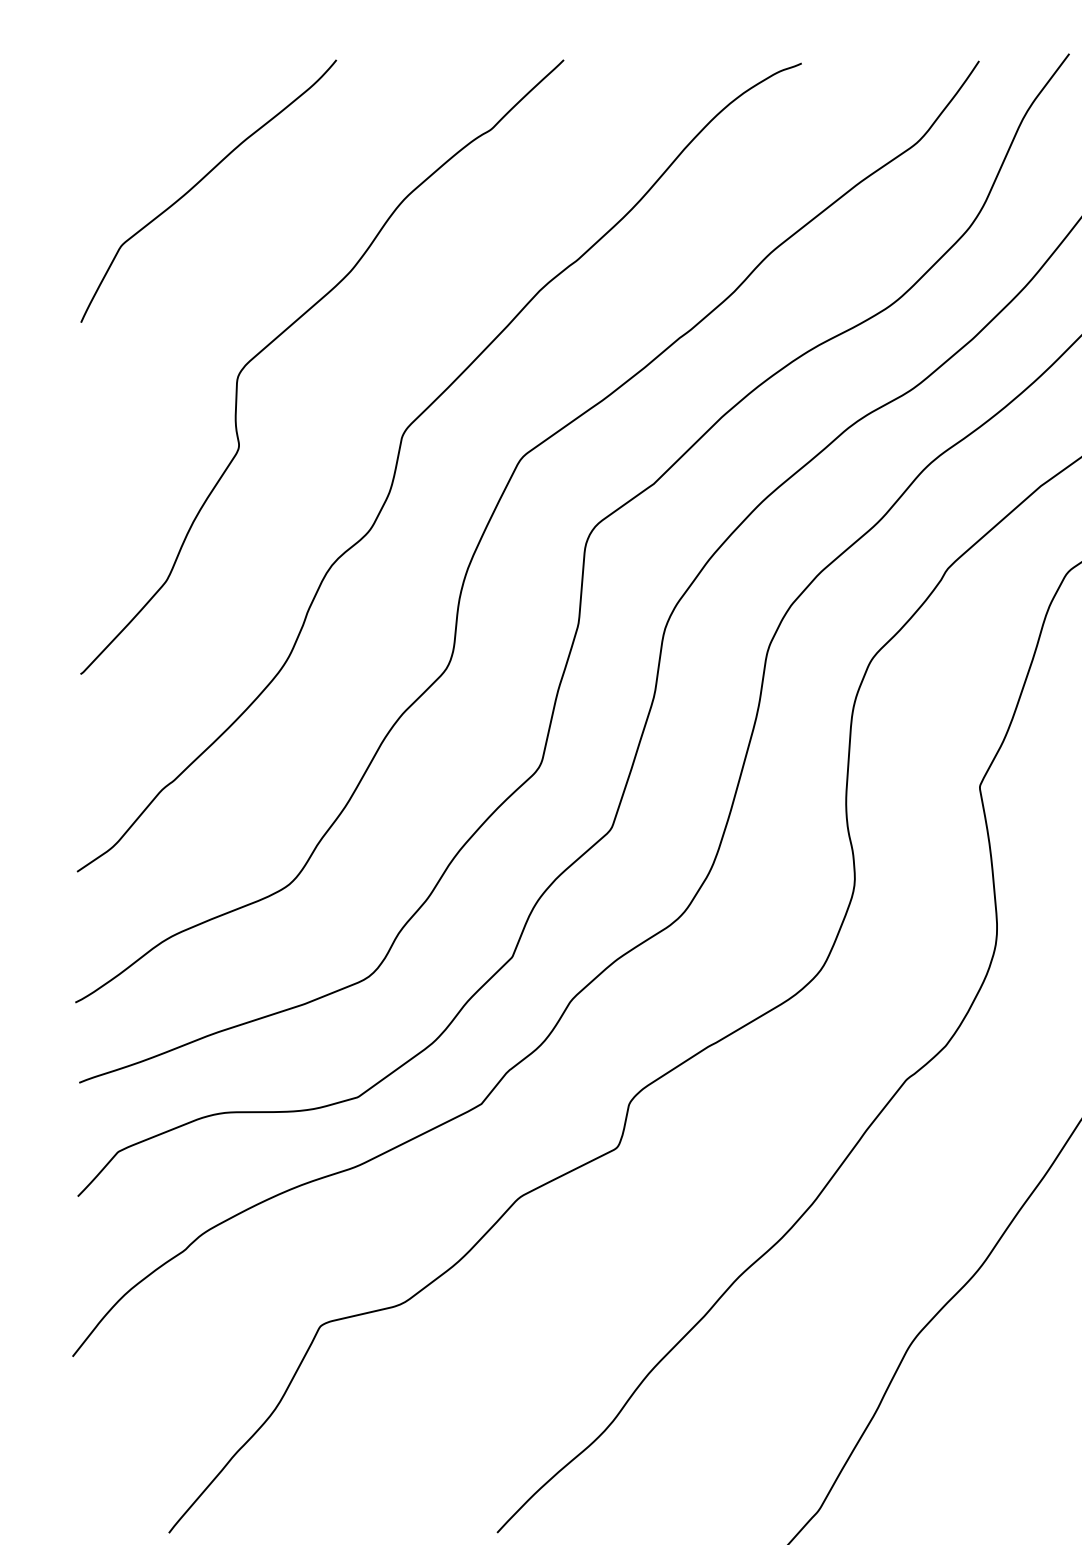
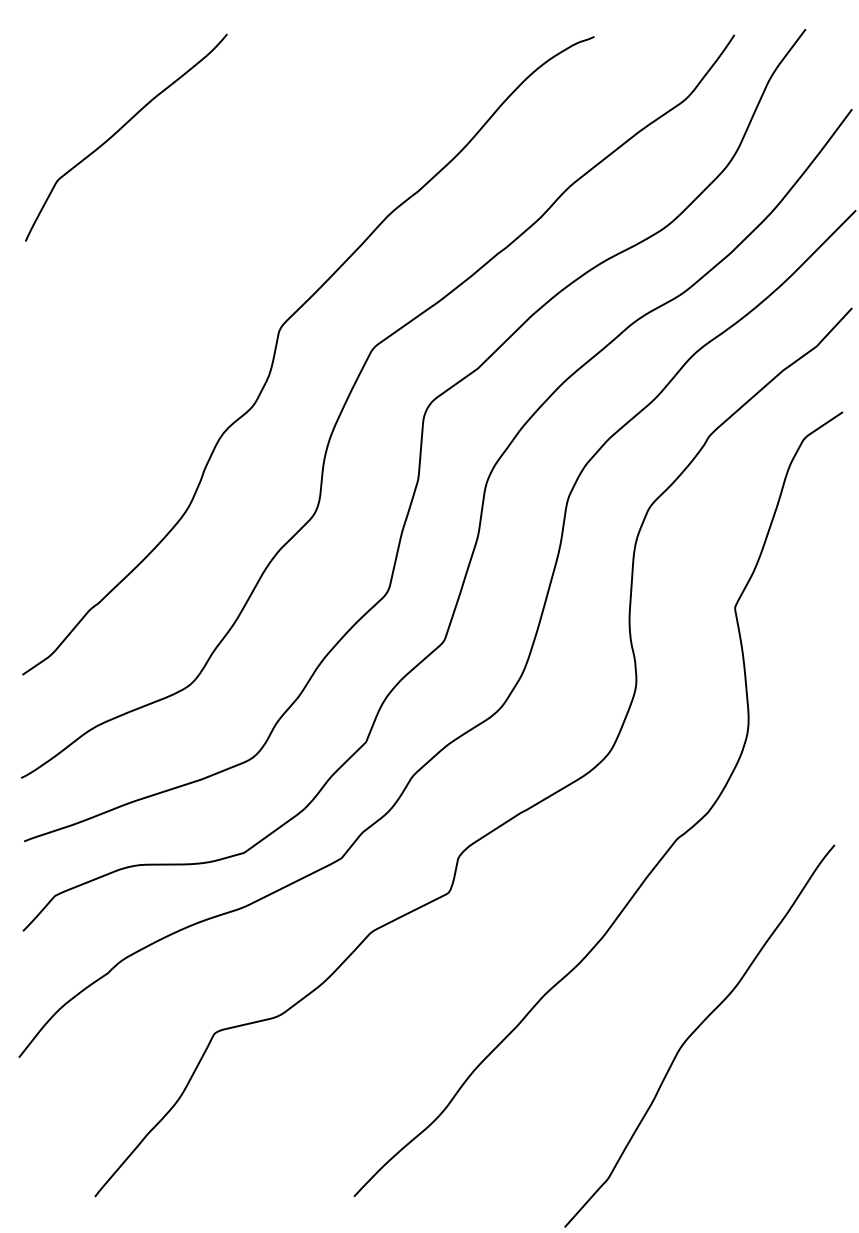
curve: (287, 330) -> (188, 247), removed

